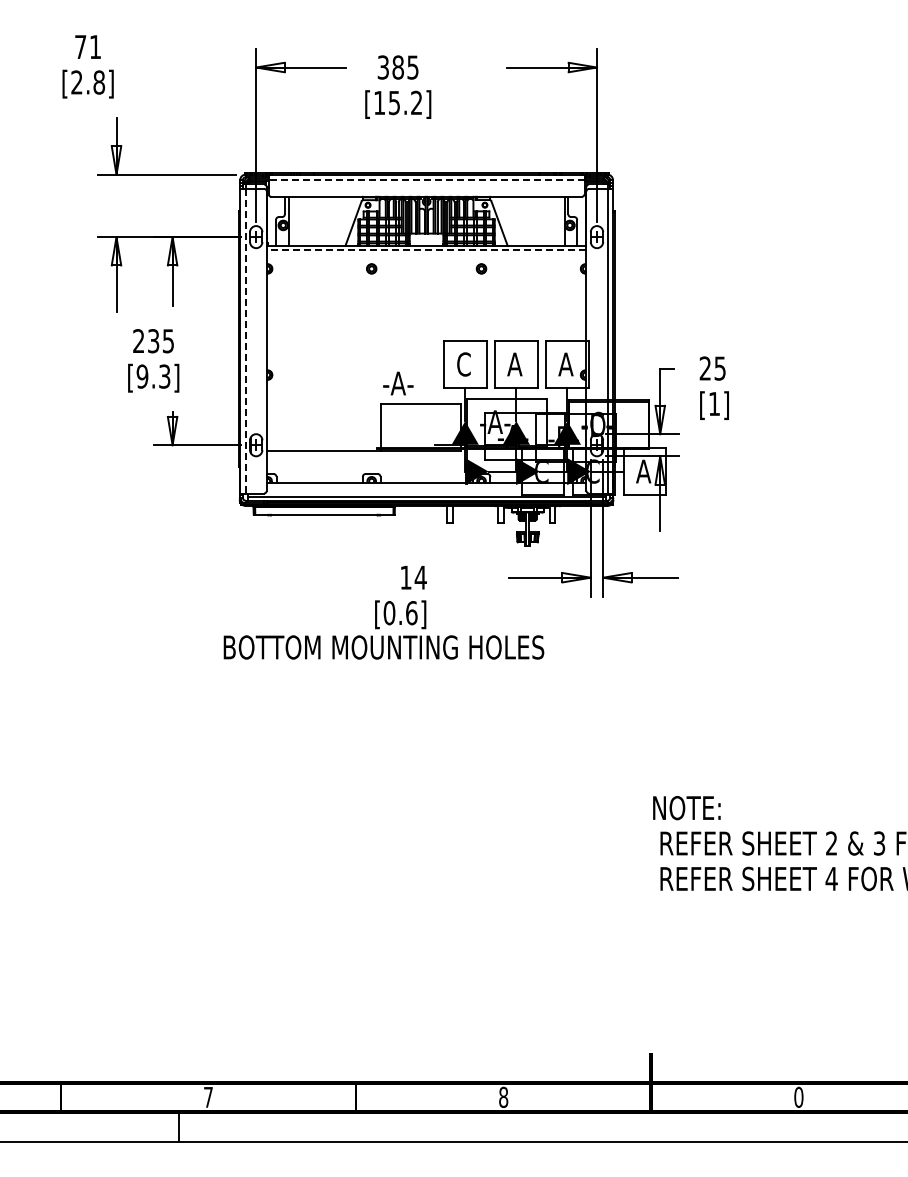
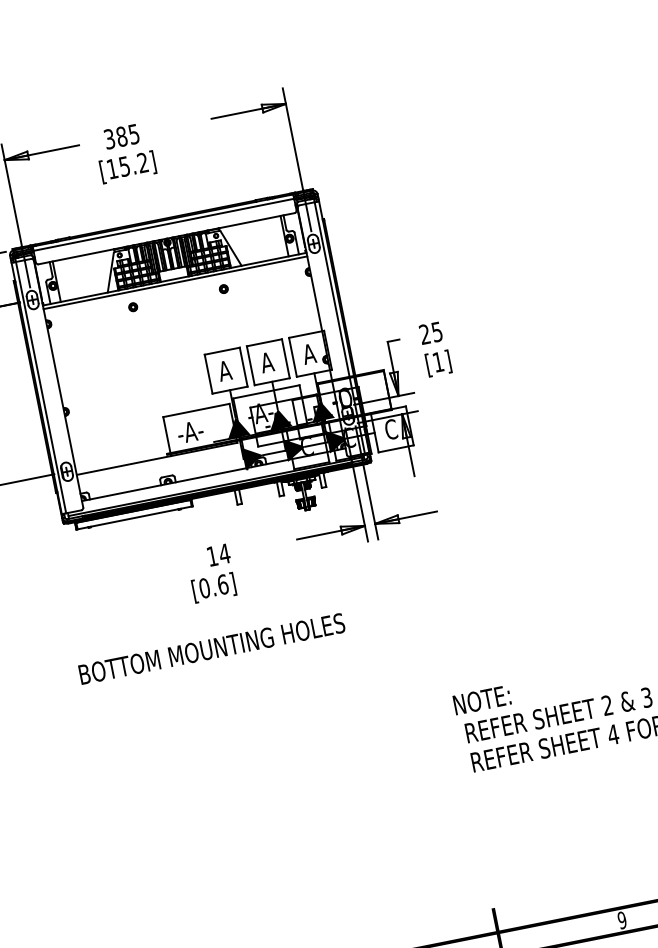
line: (426, 180) -> (163, 225), dashed -> solid
line: (426, 250) -> (175, 283), dashed -> solid
line: (245, 341) -> (41, 387), dashed -> solid
text: (463, 364) -> (224, 370), C -> A
text: (398, 383) -> (190, 431), moved
text: (643, 471) -> (390, 429), A -> C
text: (383, 647) -> (211, 649), moved
text: (798, 1097) -> (621, 920), 0 -> 9

